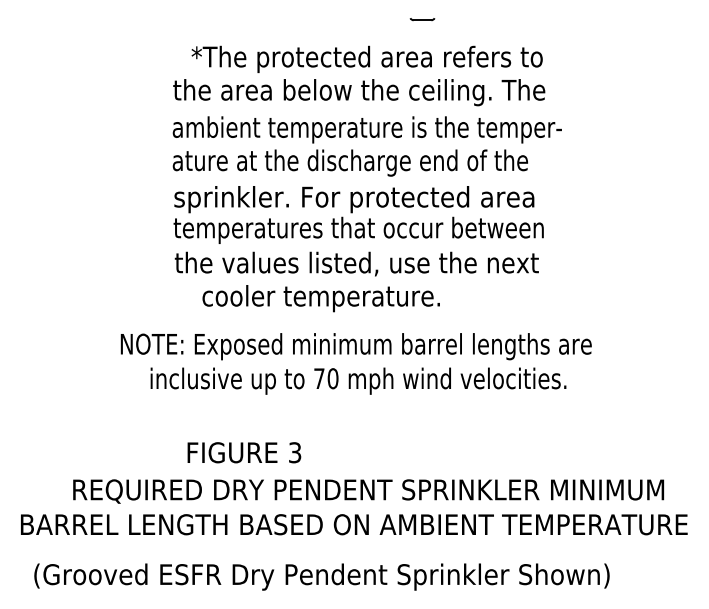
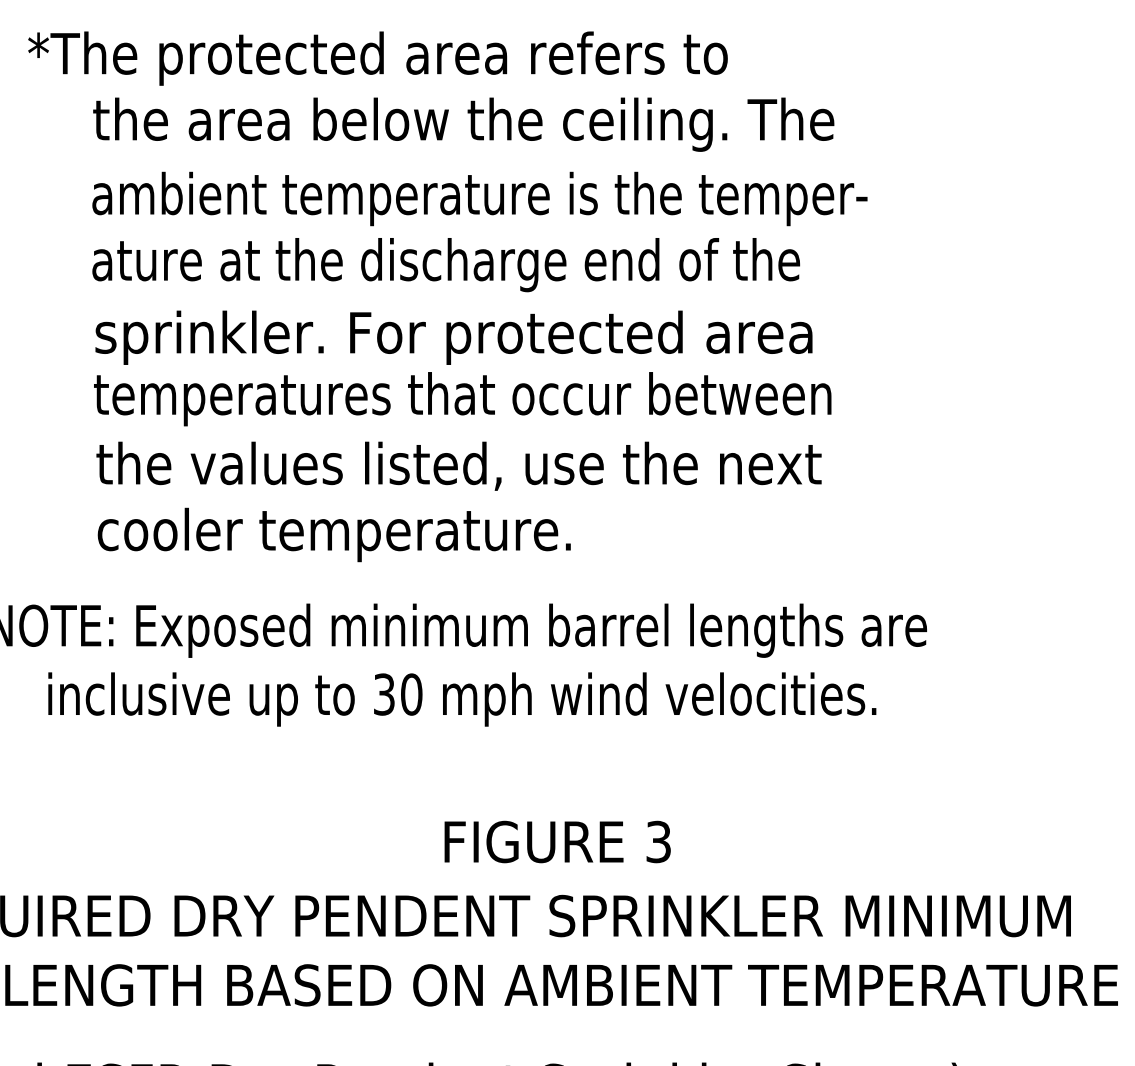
text: (366, 59) -> (376, 58), moved
text: (320, 298) -> (332, 534), moved
text: (319, 378) -> (384, 694), 70 -> 30
text: (244, 452) -> (557, 841), moved

